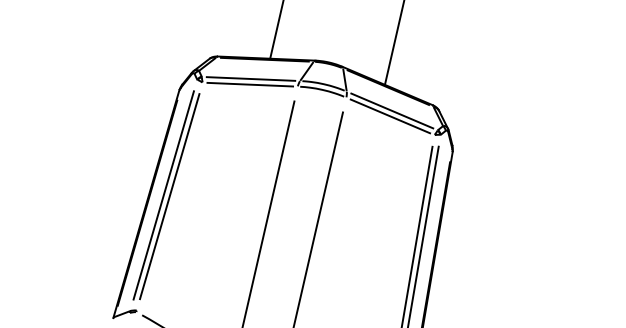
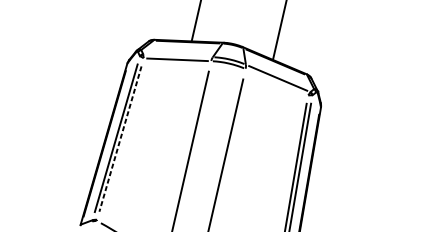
line: (250, 78) -> (177, 55), removed
line: (390, 116) -> (276, 82), removed
line: (169, 196) -> (120, 139), solid -> dashed

